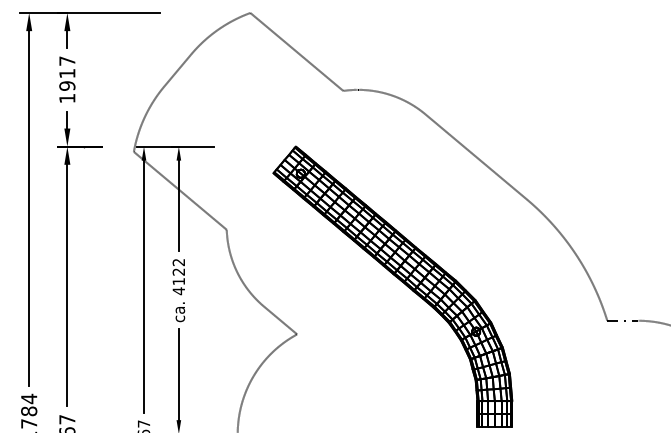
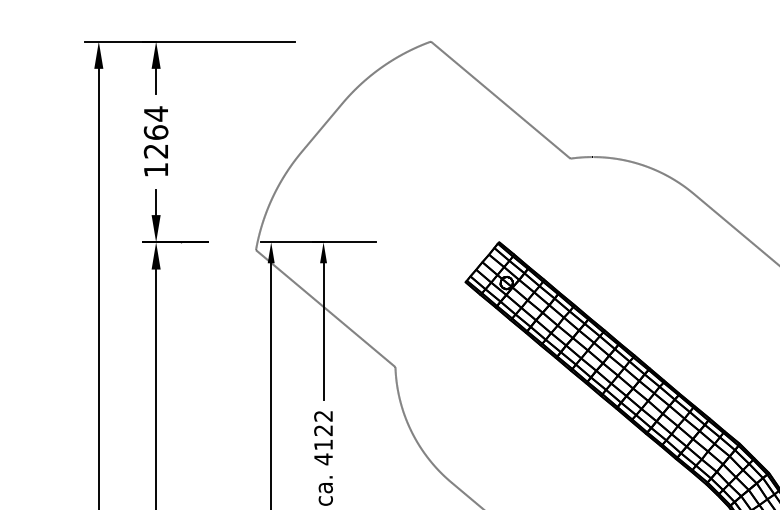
text: (67, 73) -> (156, 132), 1917 -> 1264

